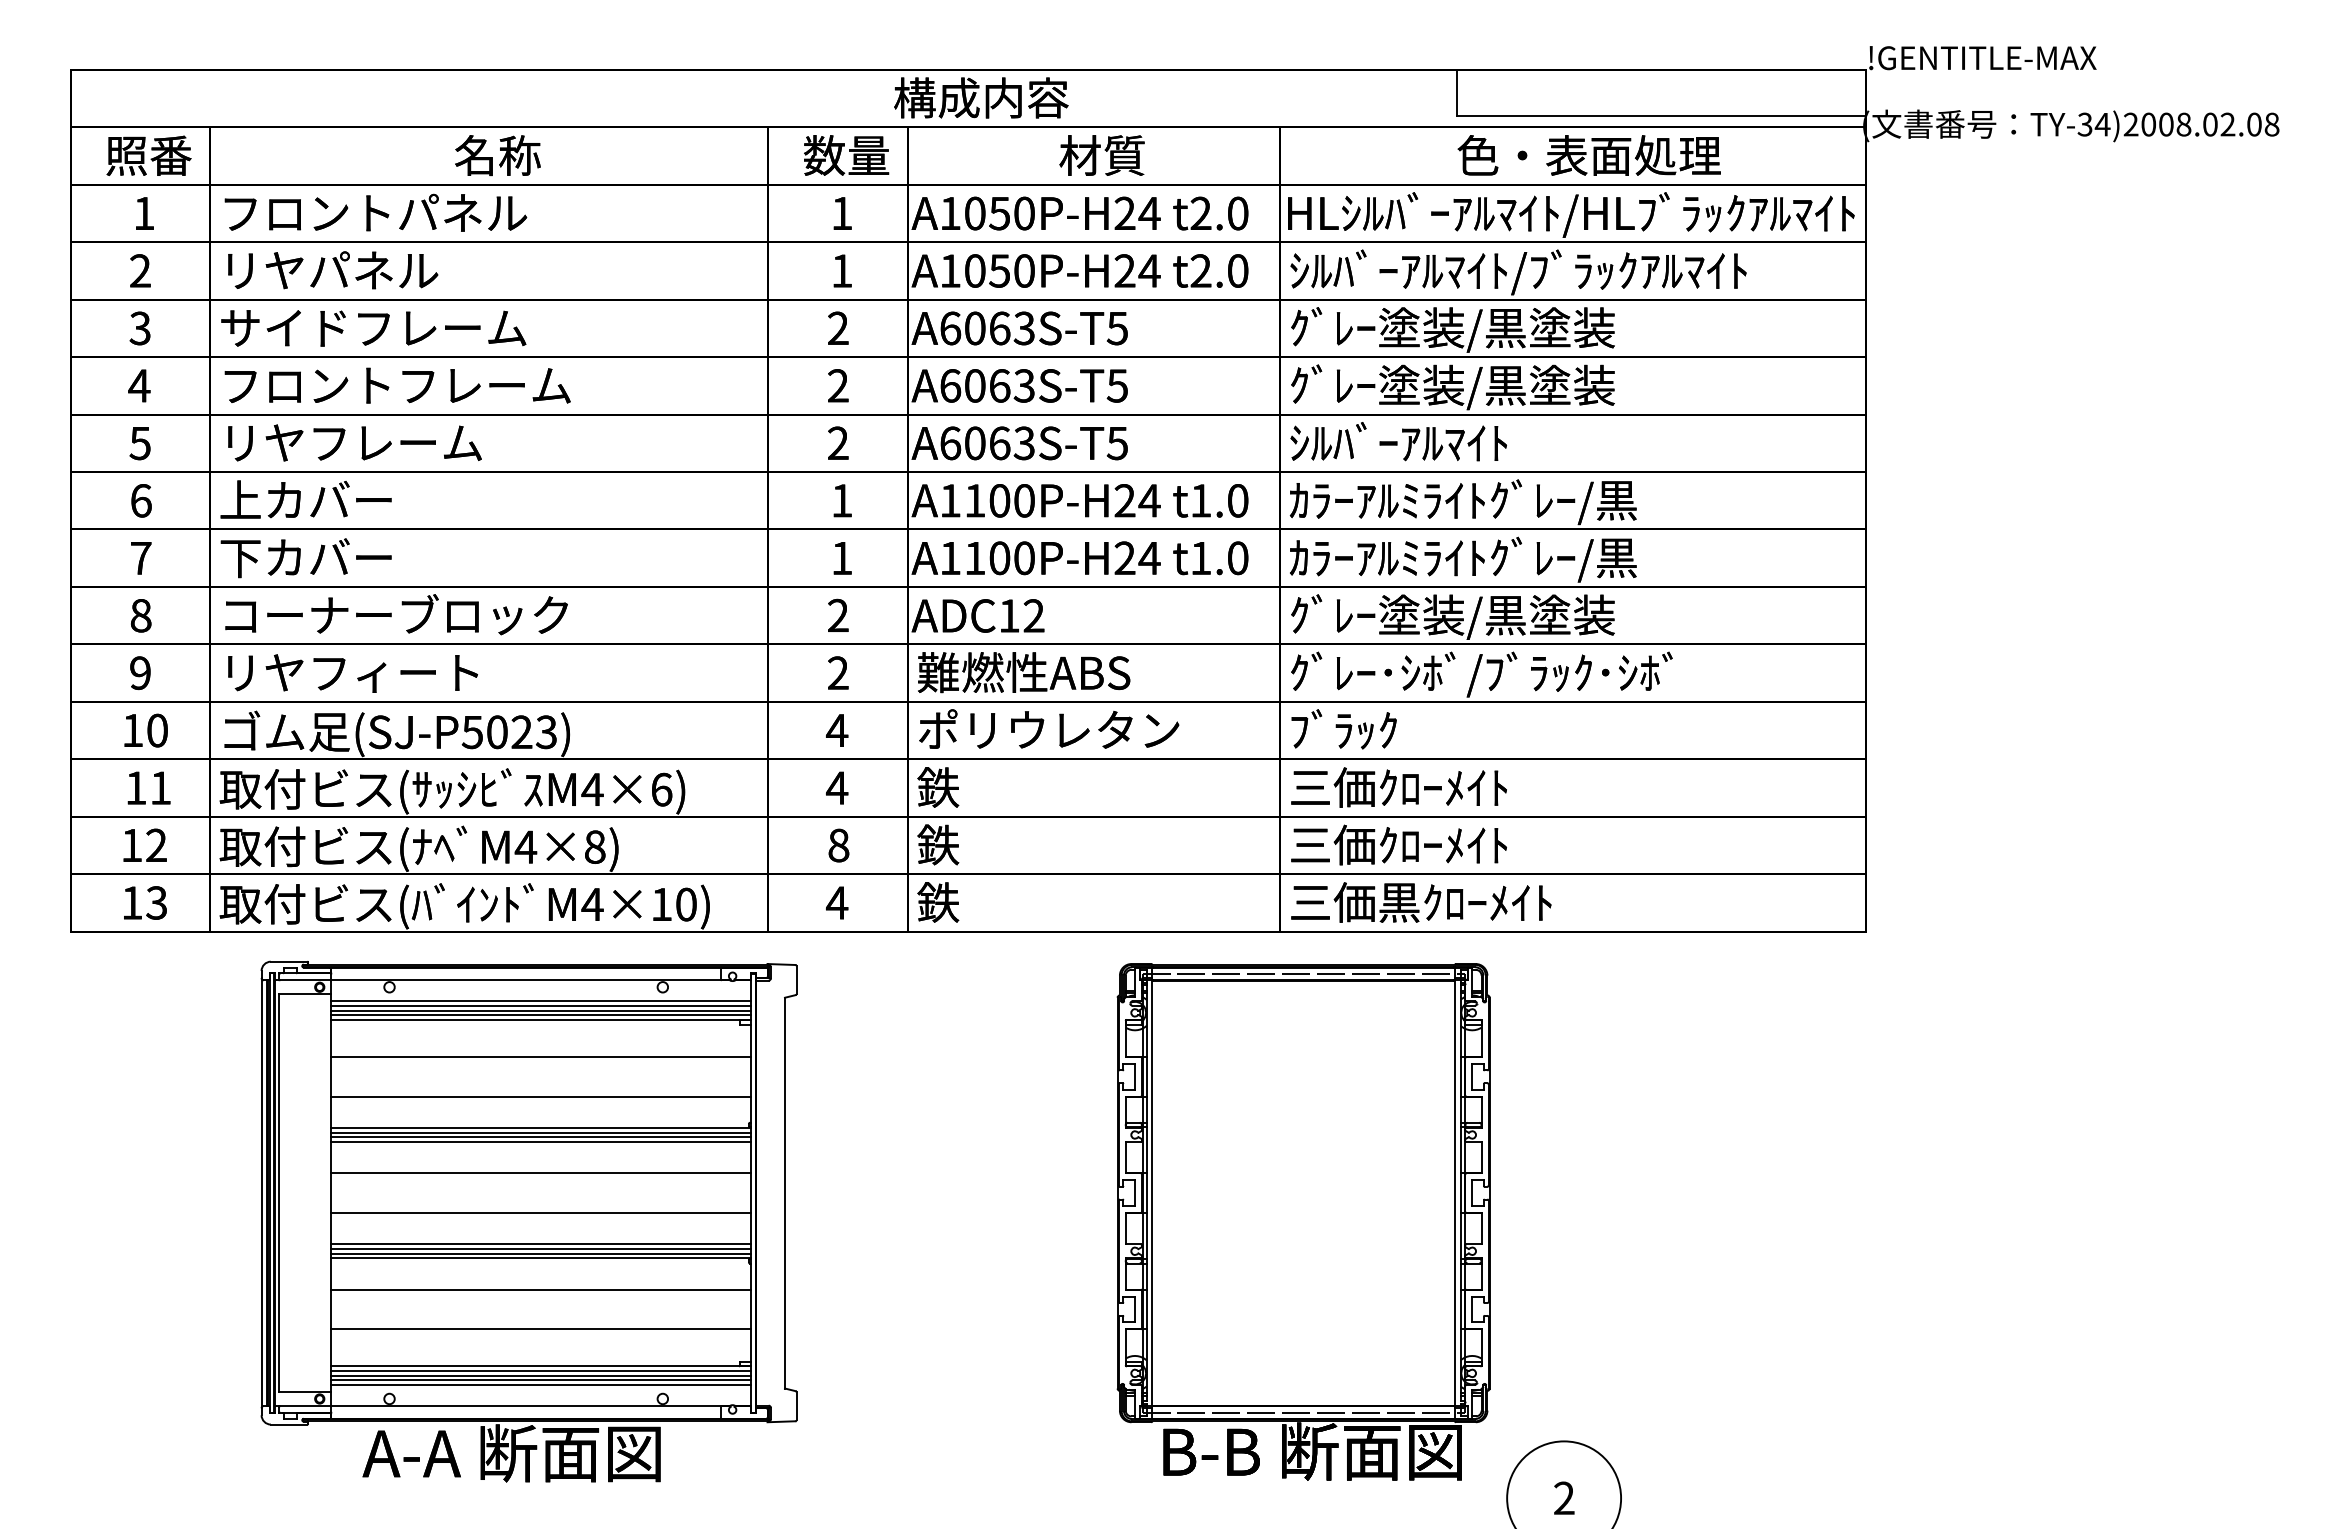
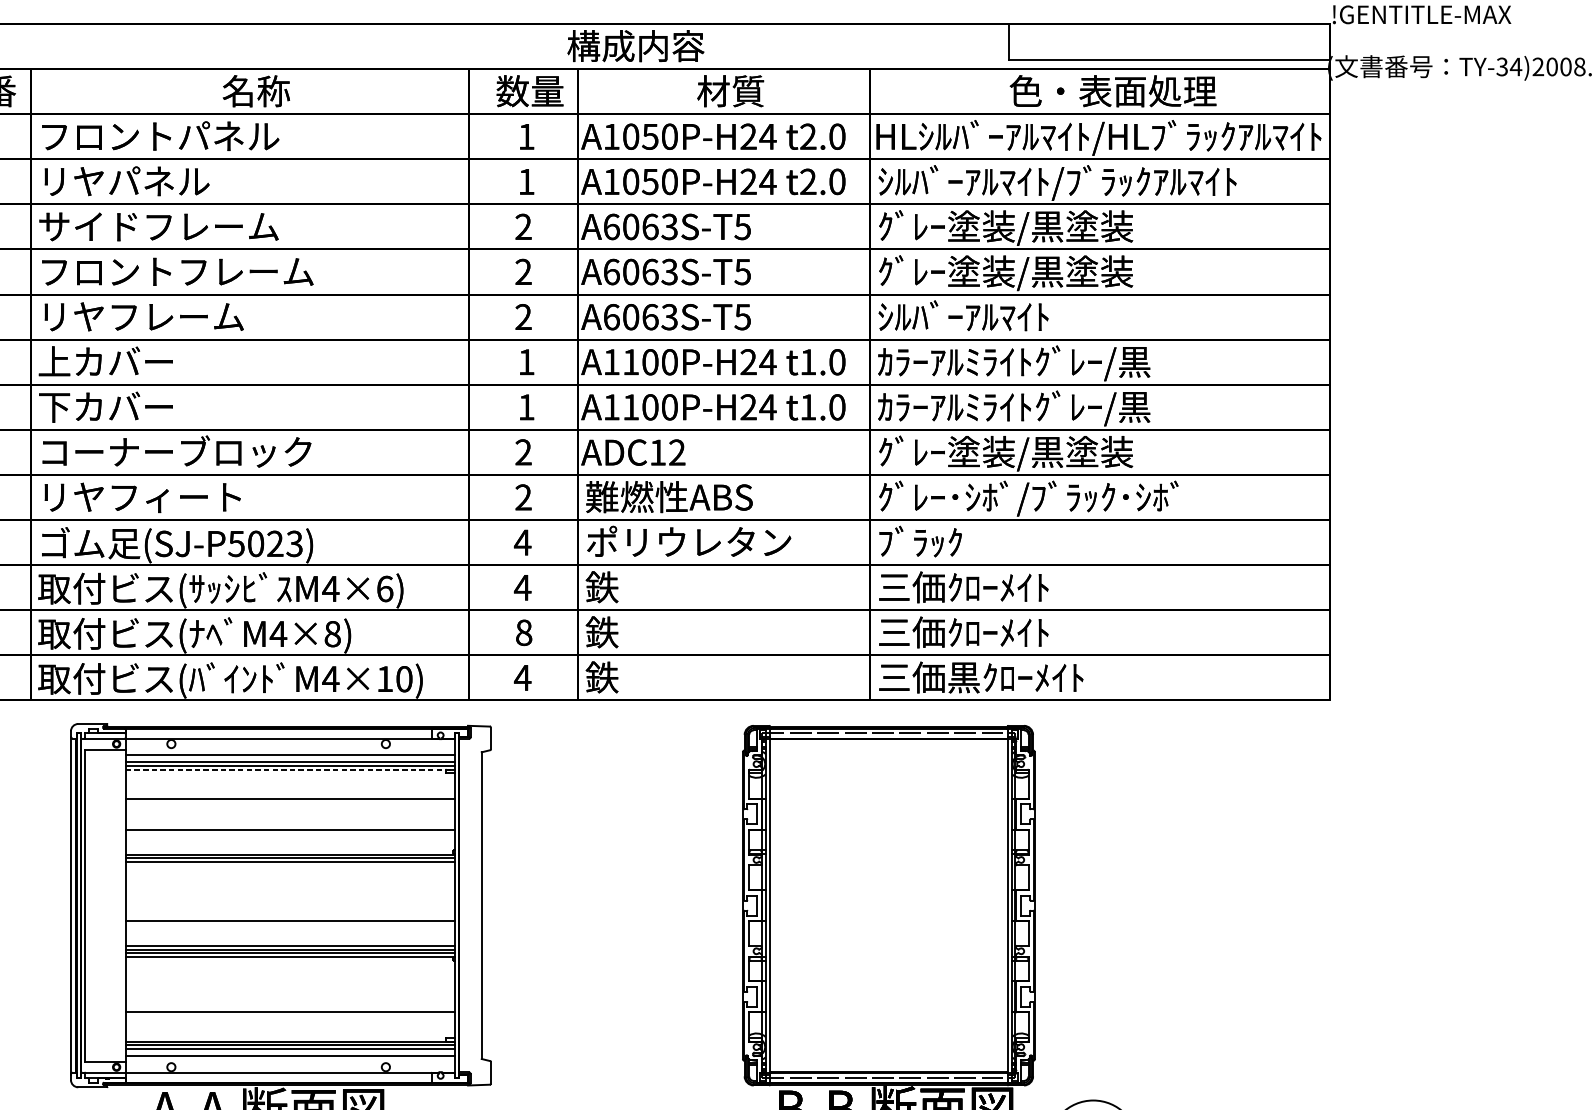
line: (541, 1005) -> (290, 758), removed
line: (541, 1019) -> (290, 769), solid -> dashed
line: (541, 1141) -> (290, 865), removed
line: (541, 1173) -> (290, 890), removed
line: (541, 1289) -> (290, 981), removed
line: (541, 1380) -> (290, 1052), removed

